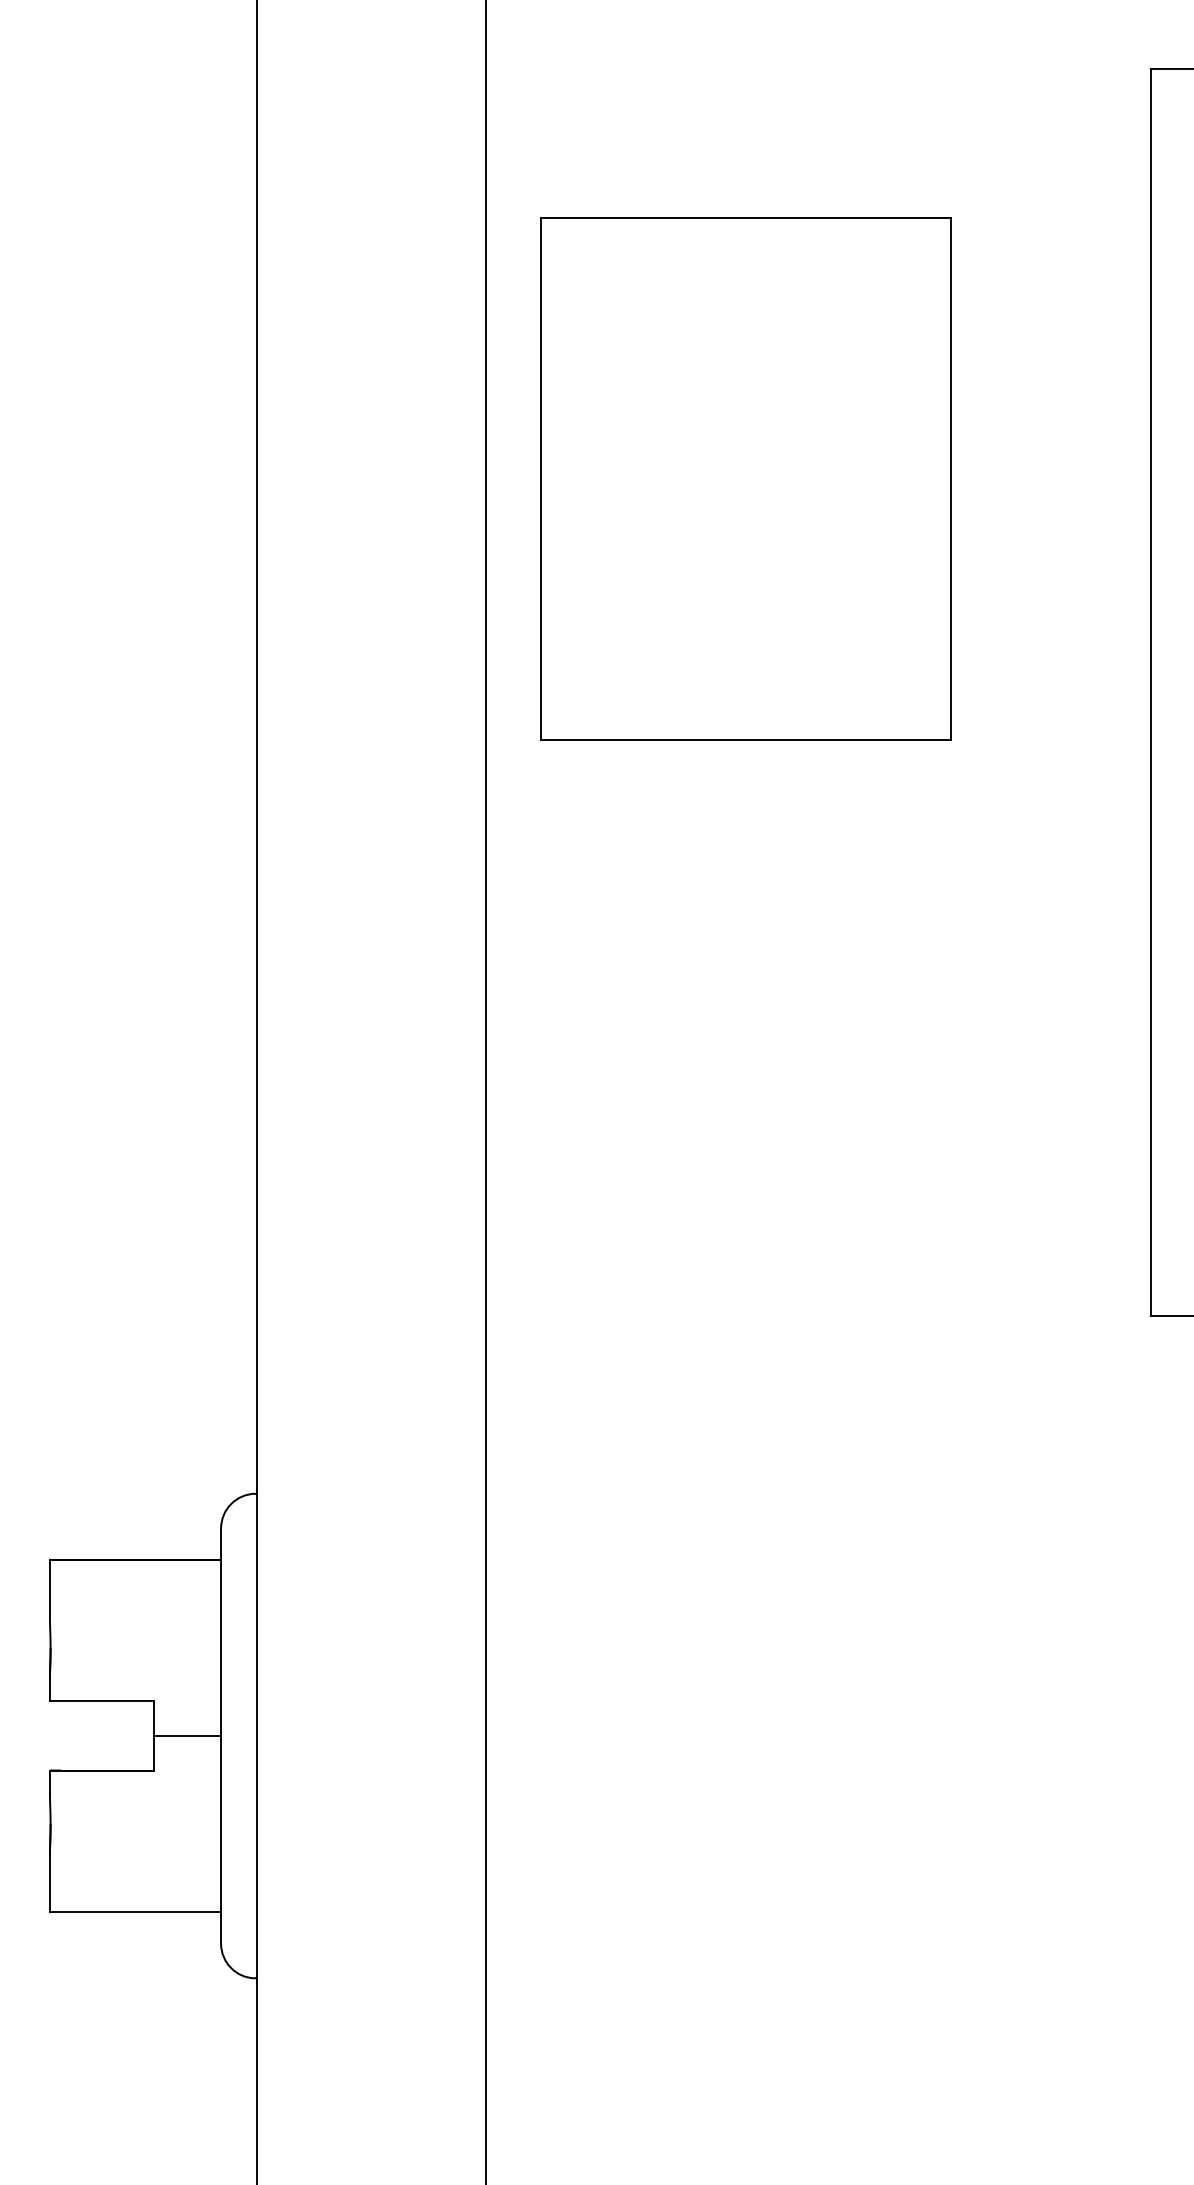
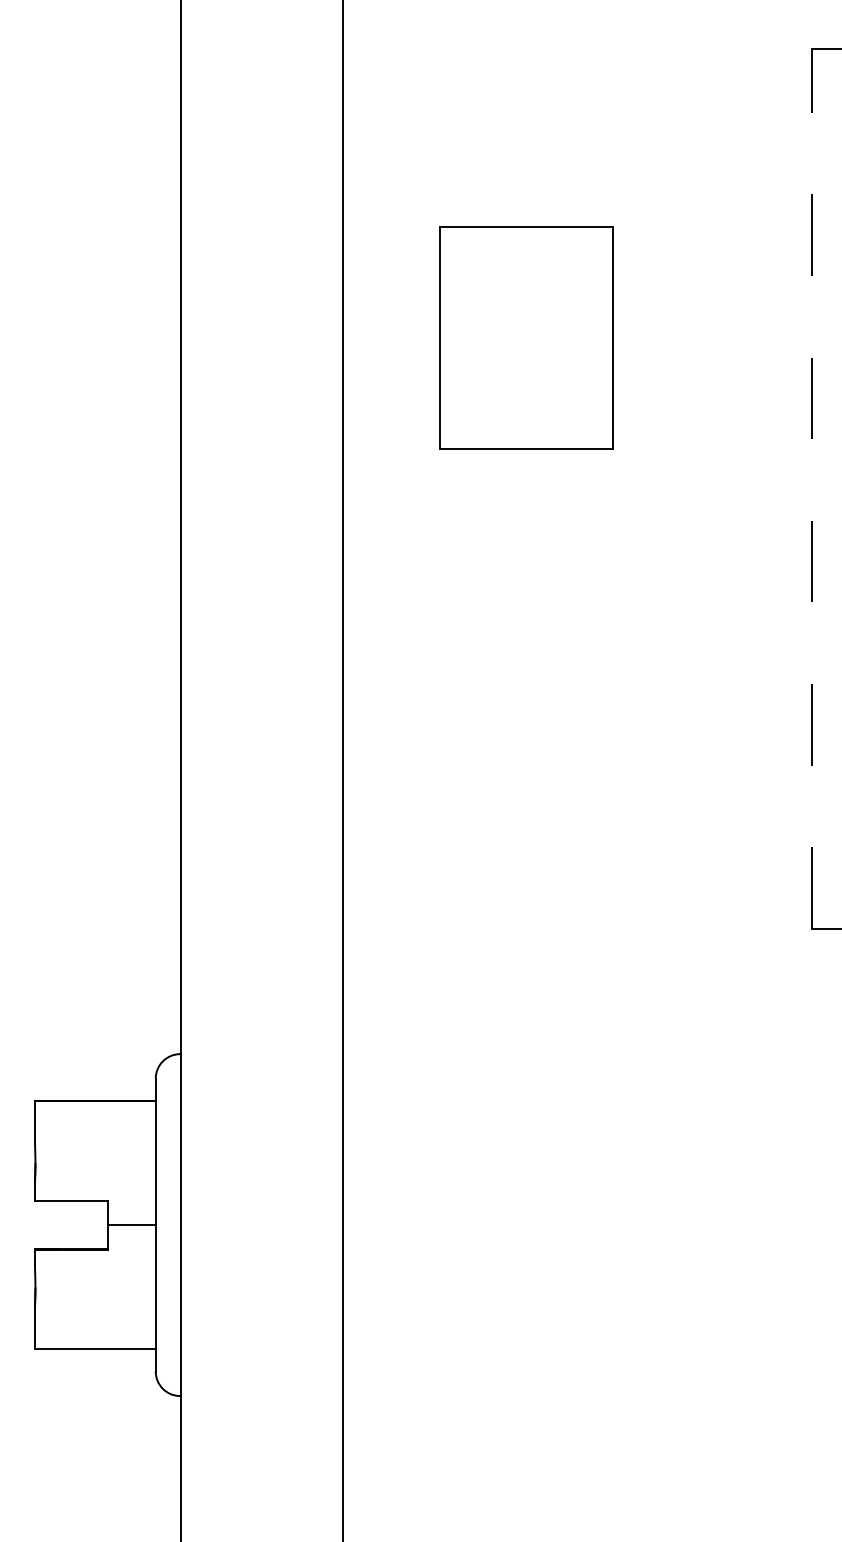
part: (745, 478) -> (525, 337), size x0.6
line: (1151, 692) -> (812, 488), solid -> dashed

